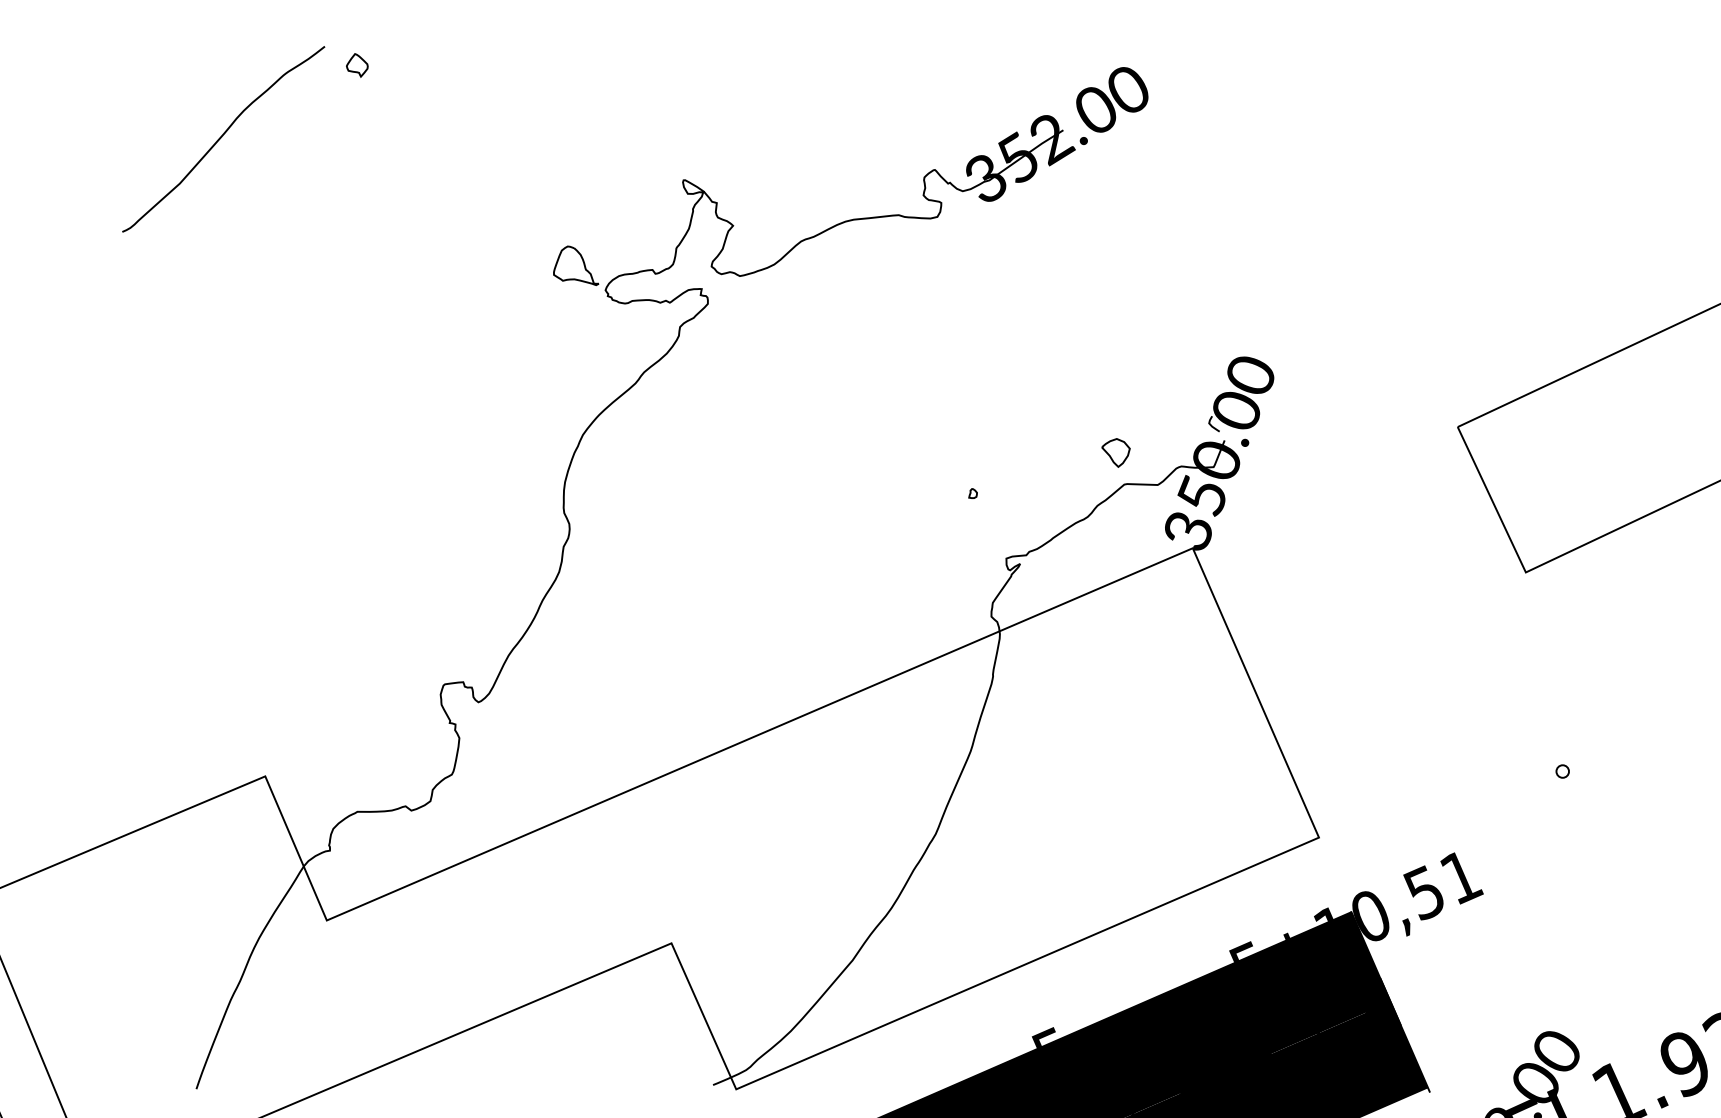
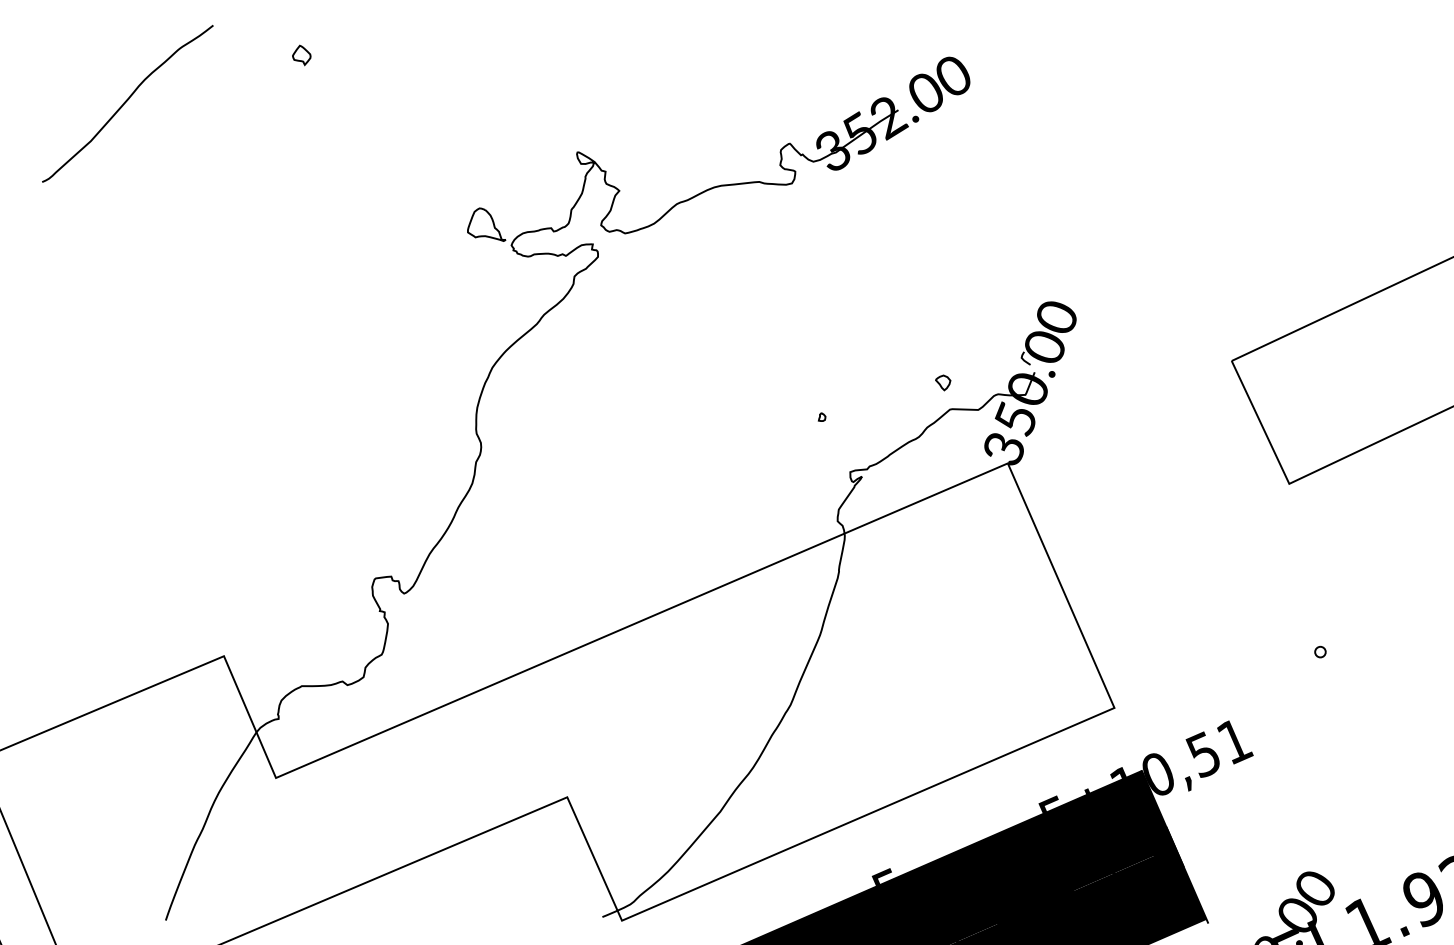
curve: (222, 137) -> (126, 102), moved
part: (1116, 452) -> (943, 382), size x0.62

